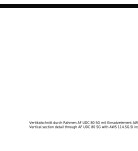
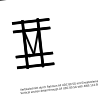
part: (52, 66) -> (33, 43), added

